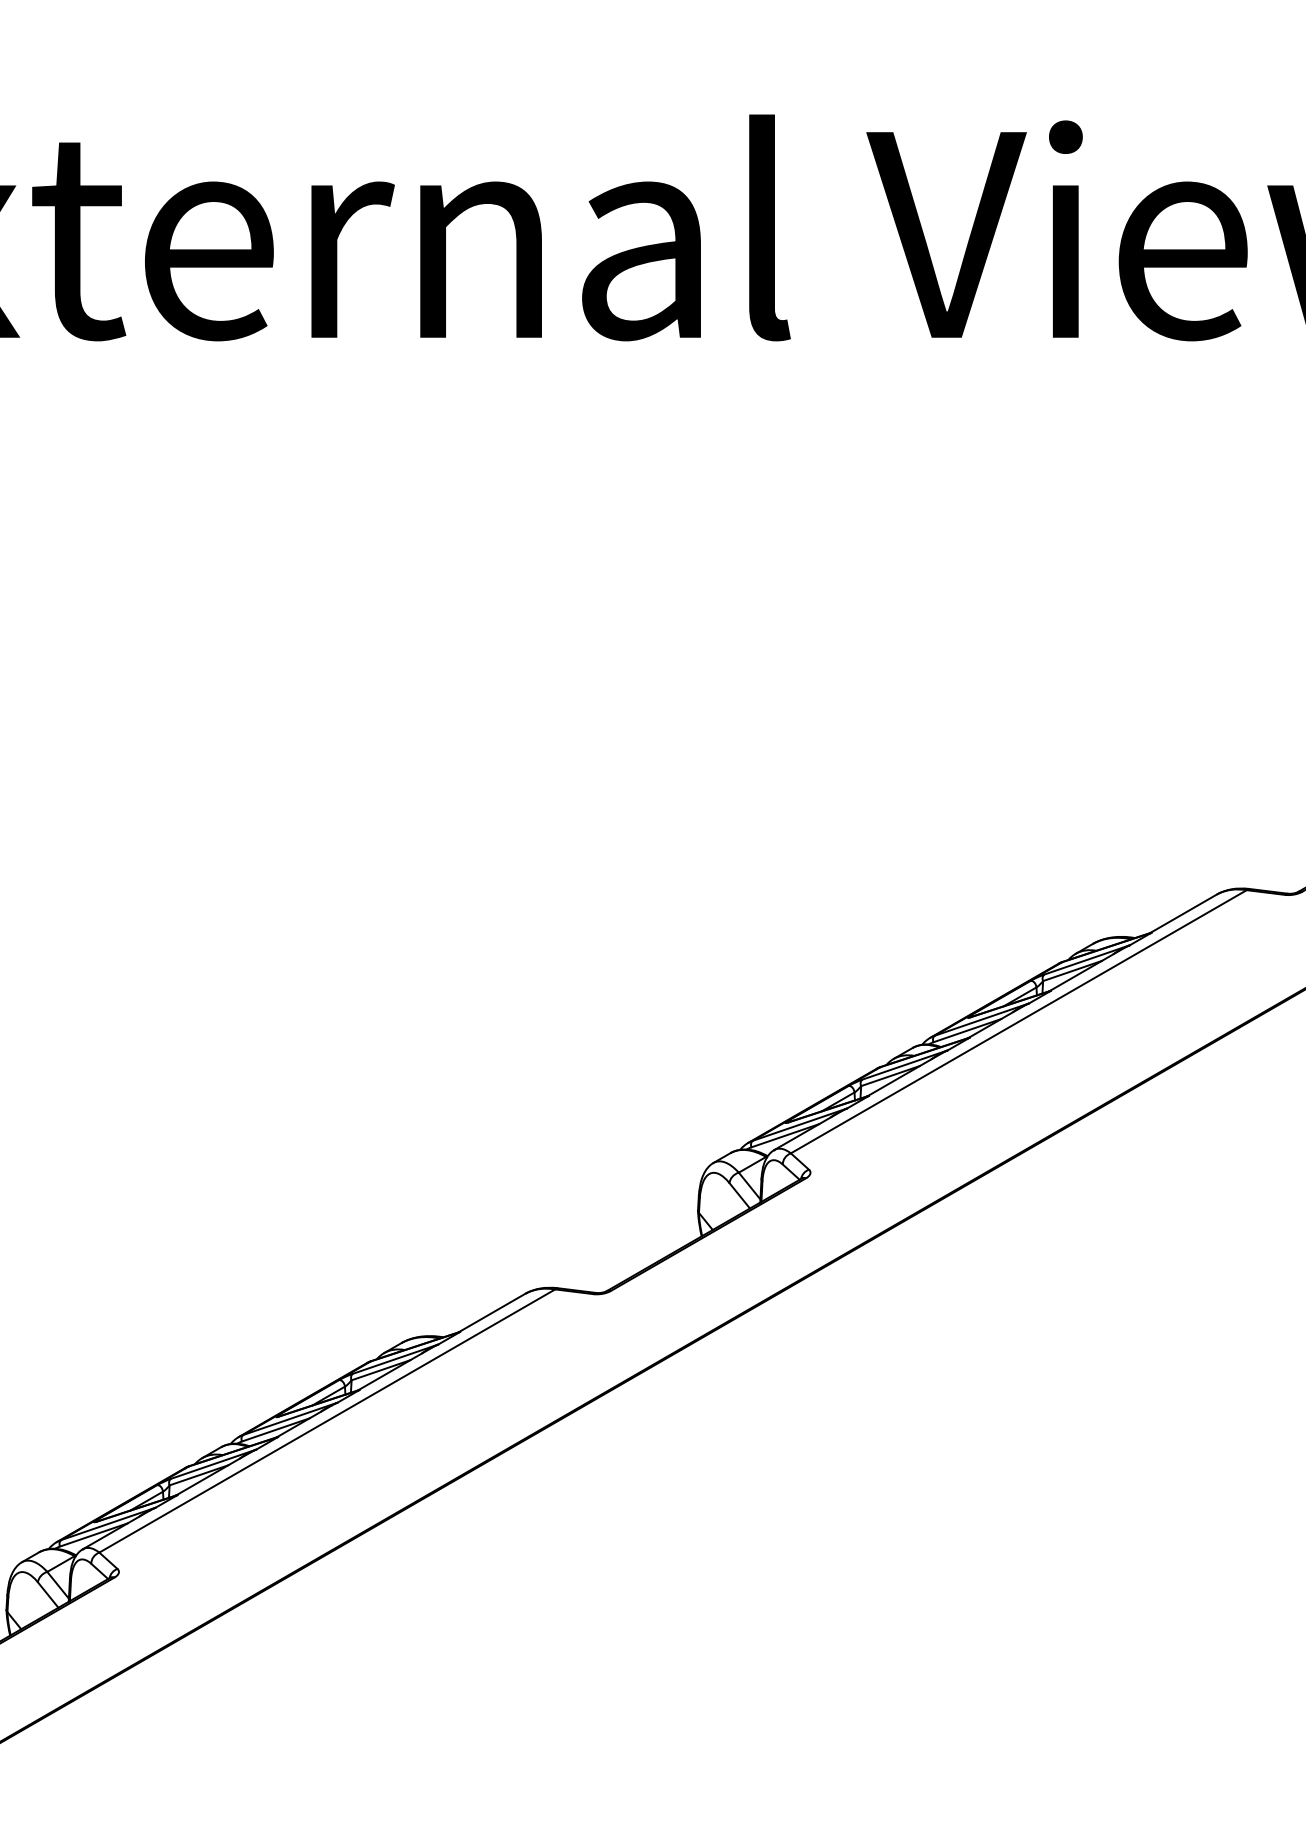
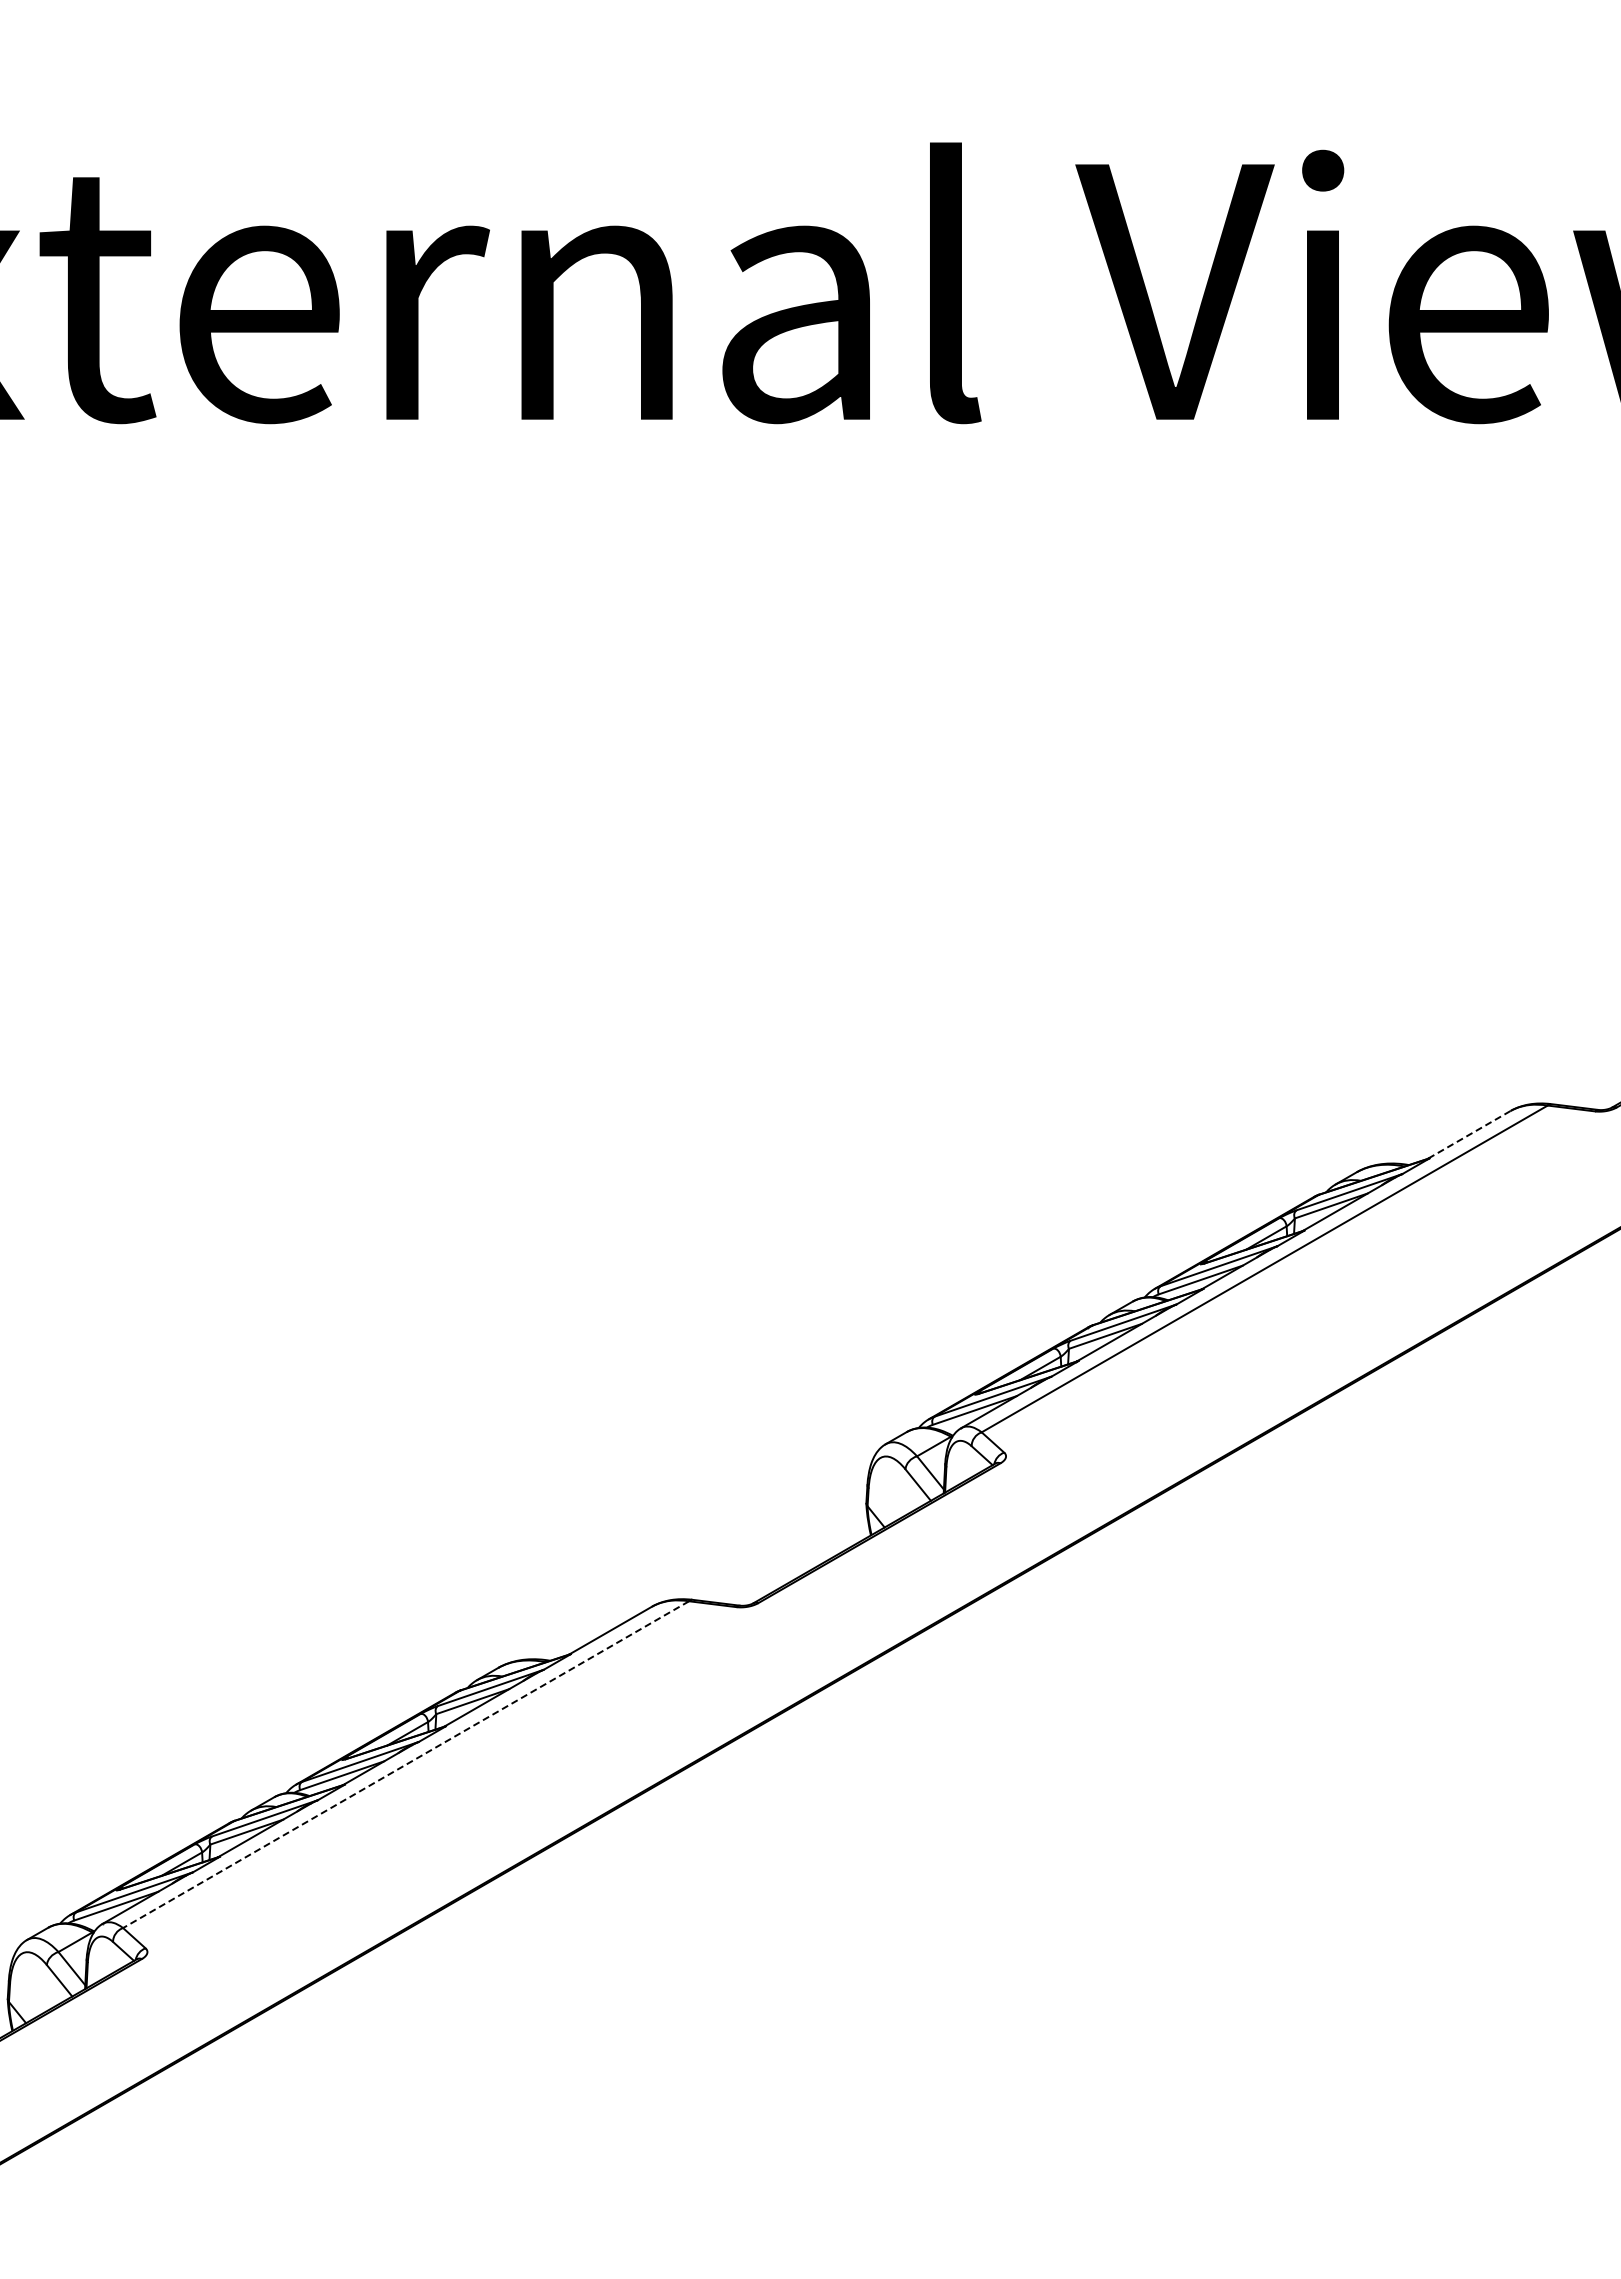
line: (1183, 913) -> (1469, 1134), solid -> dashed
line: (327, 1420) -> (406, 1764), solid -> dashed

